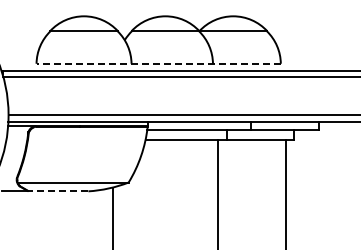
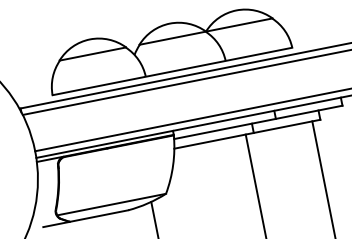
line: (158, 63) -> (172, 71), dashed -> solid
line: (58, 191) -> (98, 216), dashed -> solid

